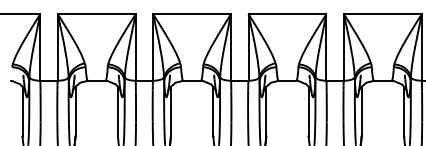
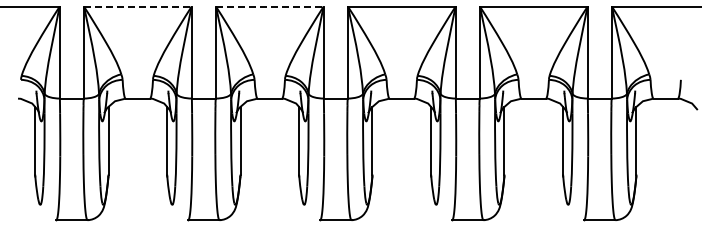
line: (96, 14) -> (137, 6), solid -> dashed
line: (191, 14) -> (269, 6), solid -> dashed

